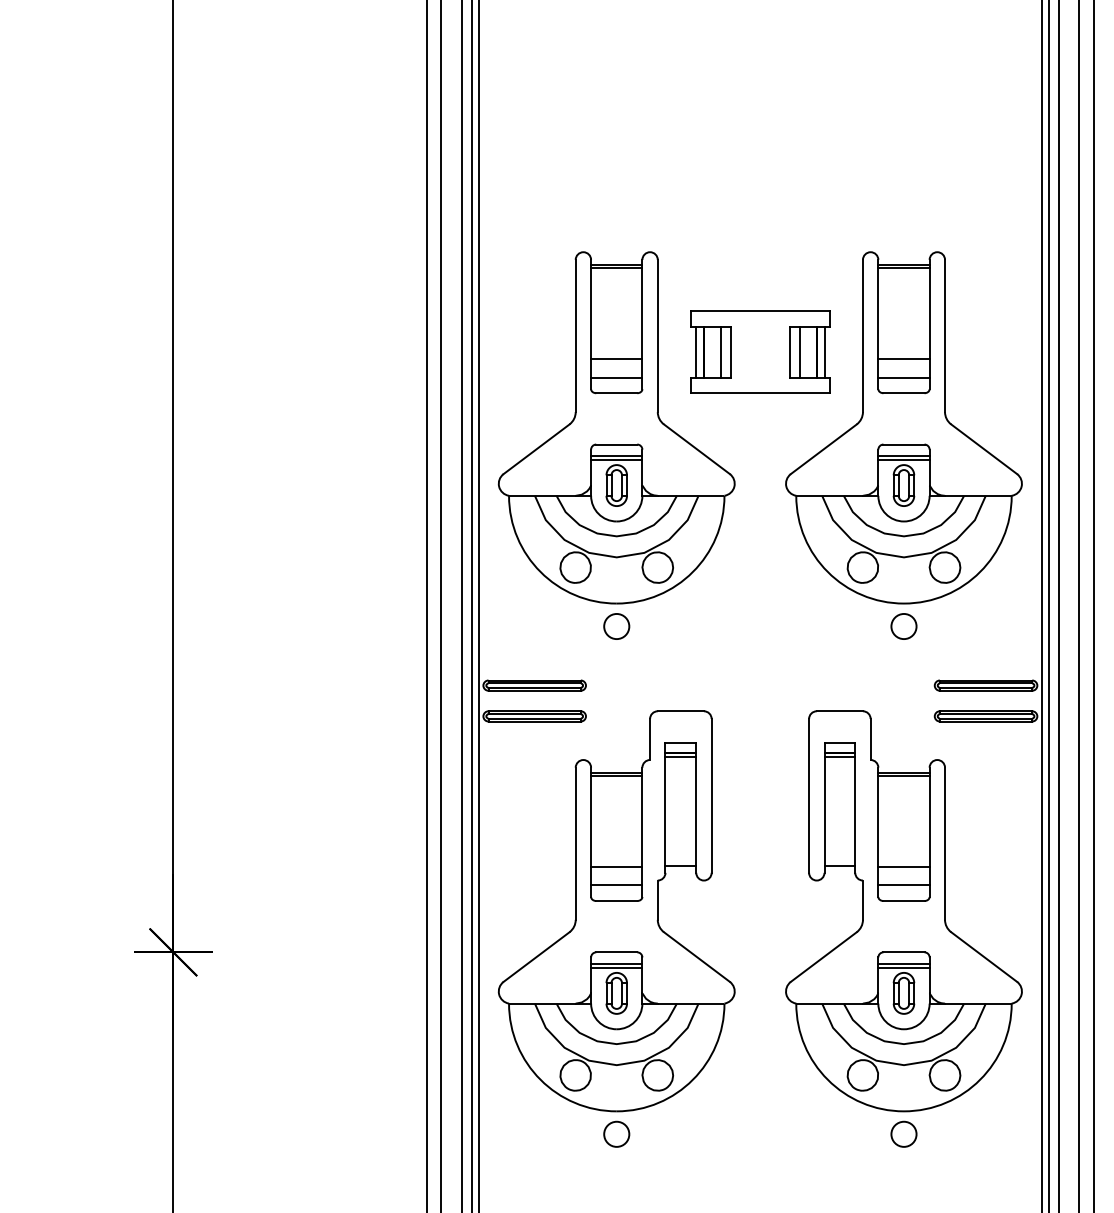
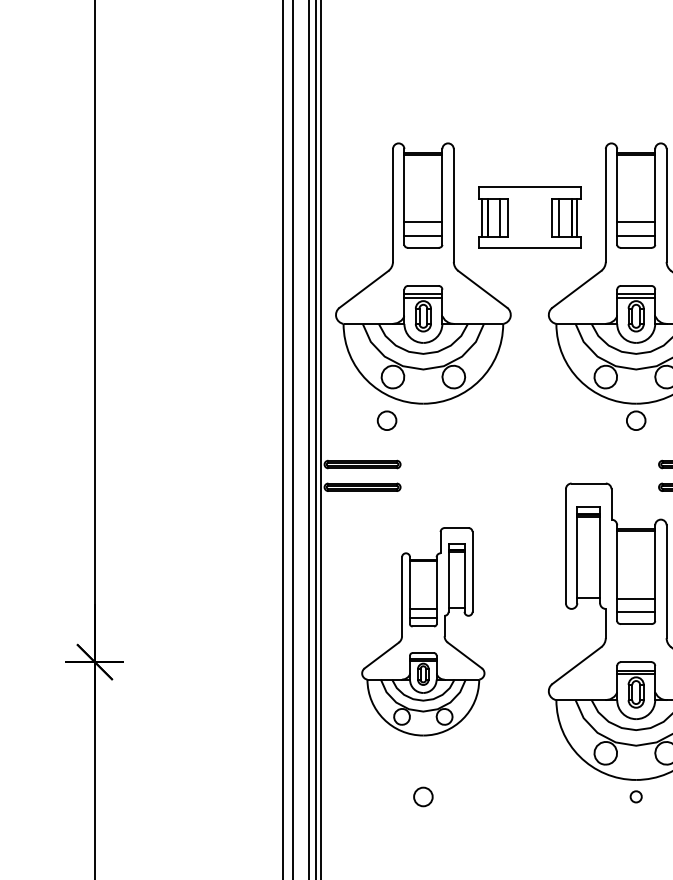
circle: (616, 626) -> (386, 420), moved
part: (616, 911) -> (423, 631), size x0.7
circle: (903, 1133) -> (635, 796), size x0.6

